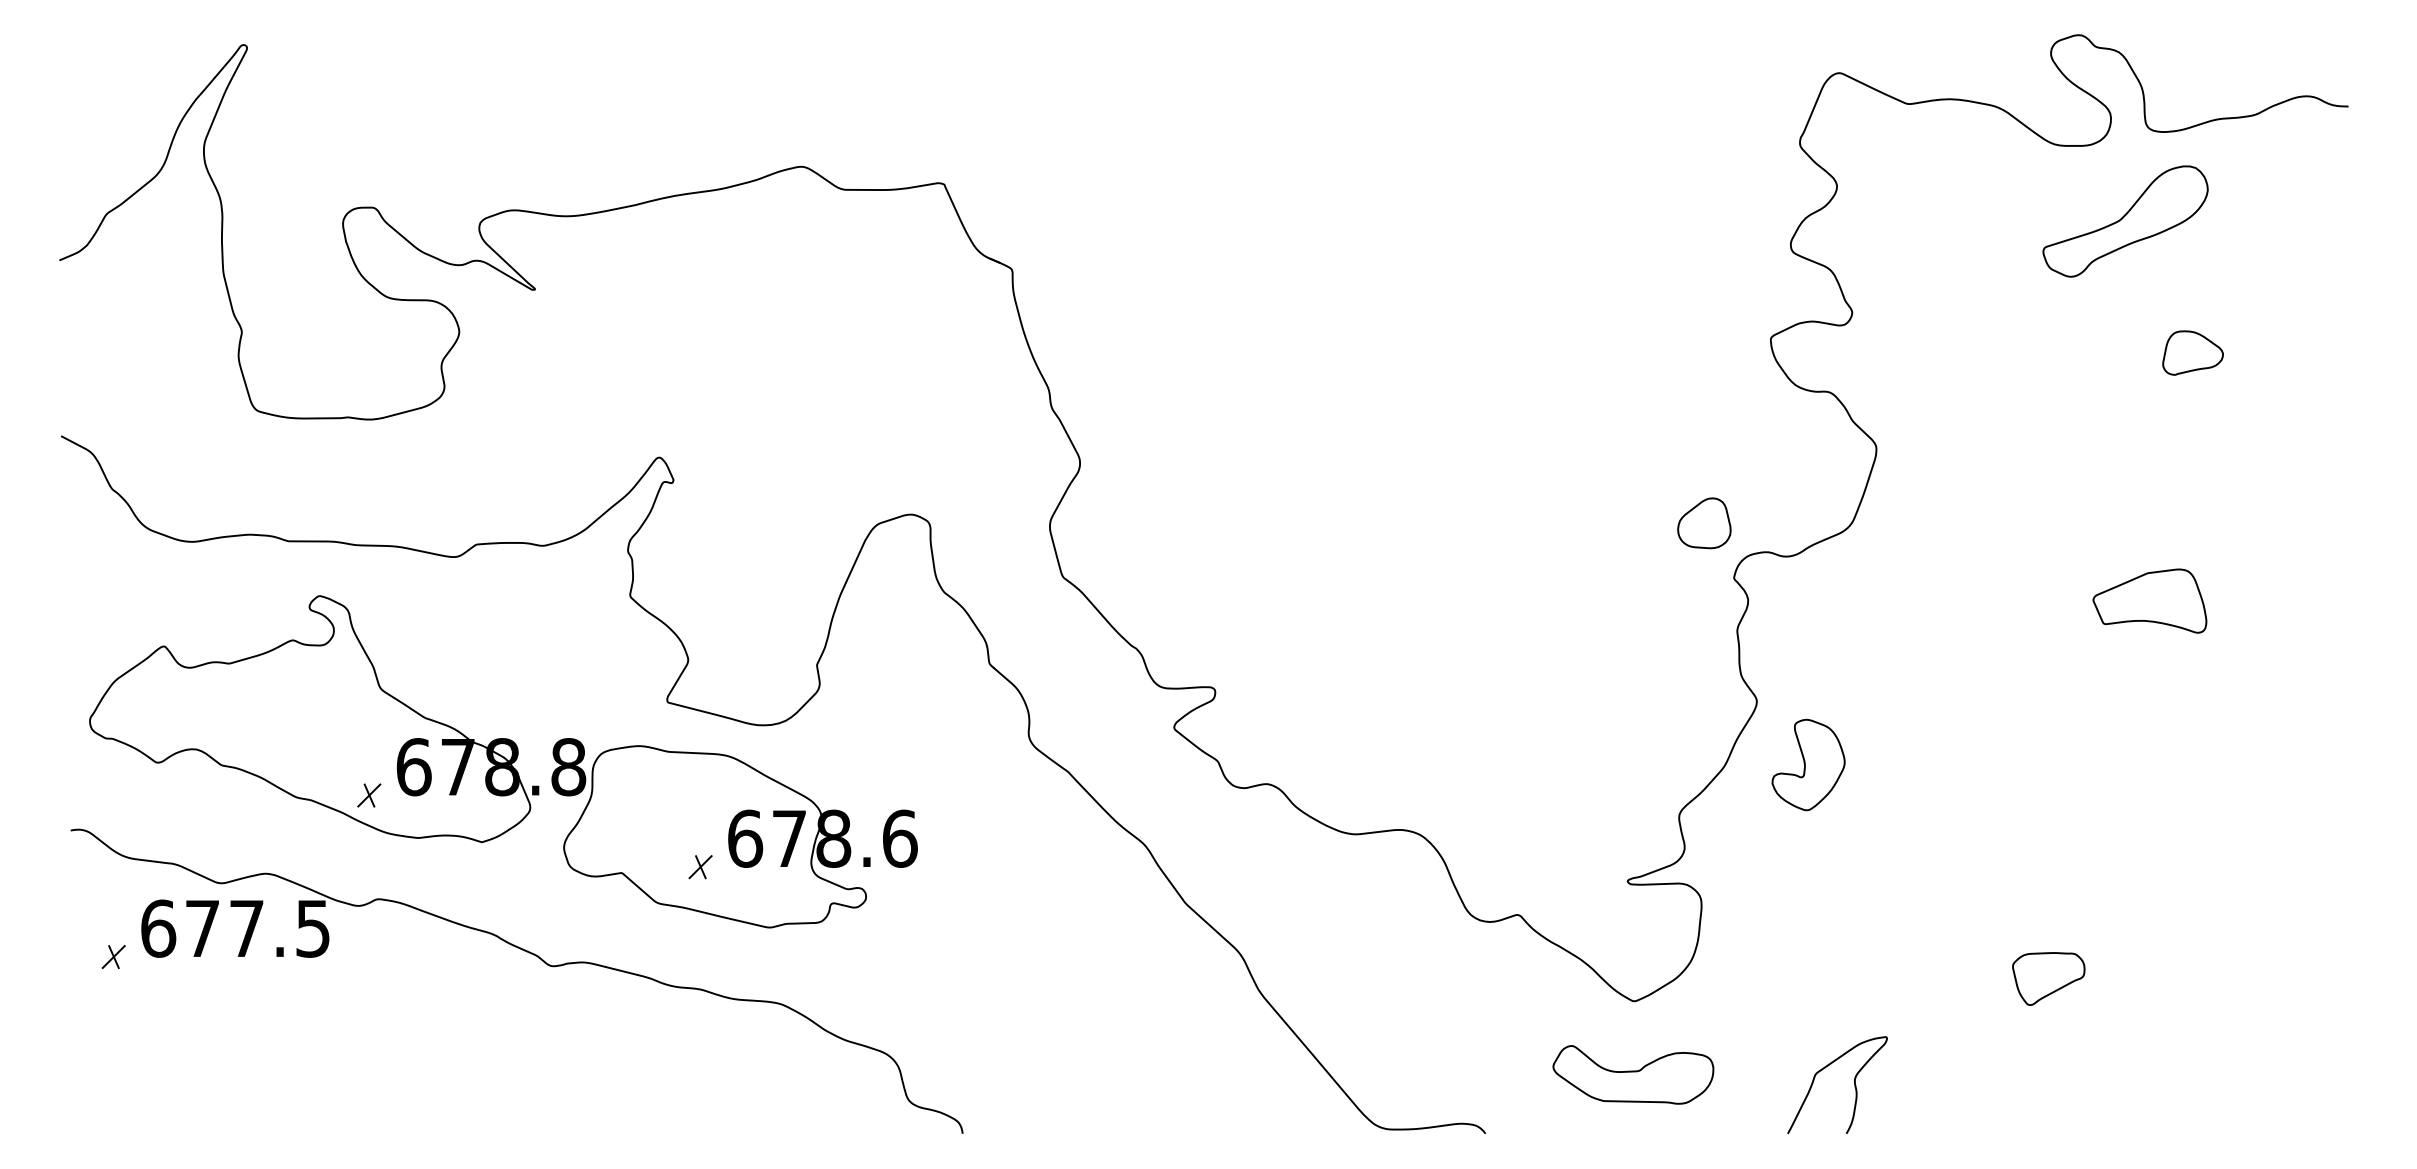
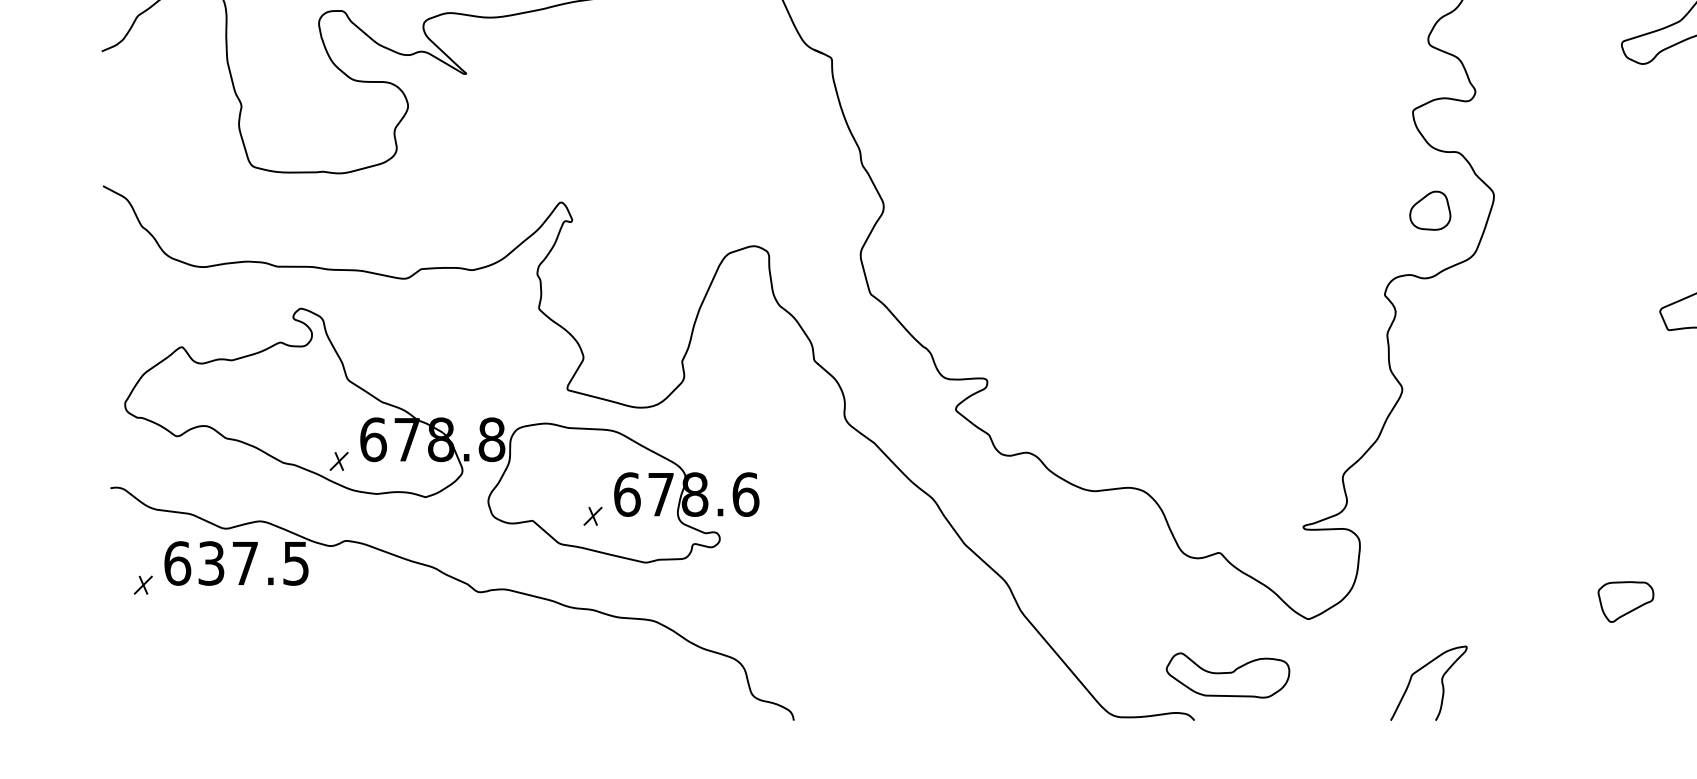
part: (1704, 523) -> (1430, 210), moved
part: (1808, 764) -> (1441, 437), removed
text: (202, 928) -> (211, 563), 677.5 -> 637.5
part: (1633, 1074) -> (1228, 675), moved
curve: (1854, 1085) -> (1441, 683), moved

